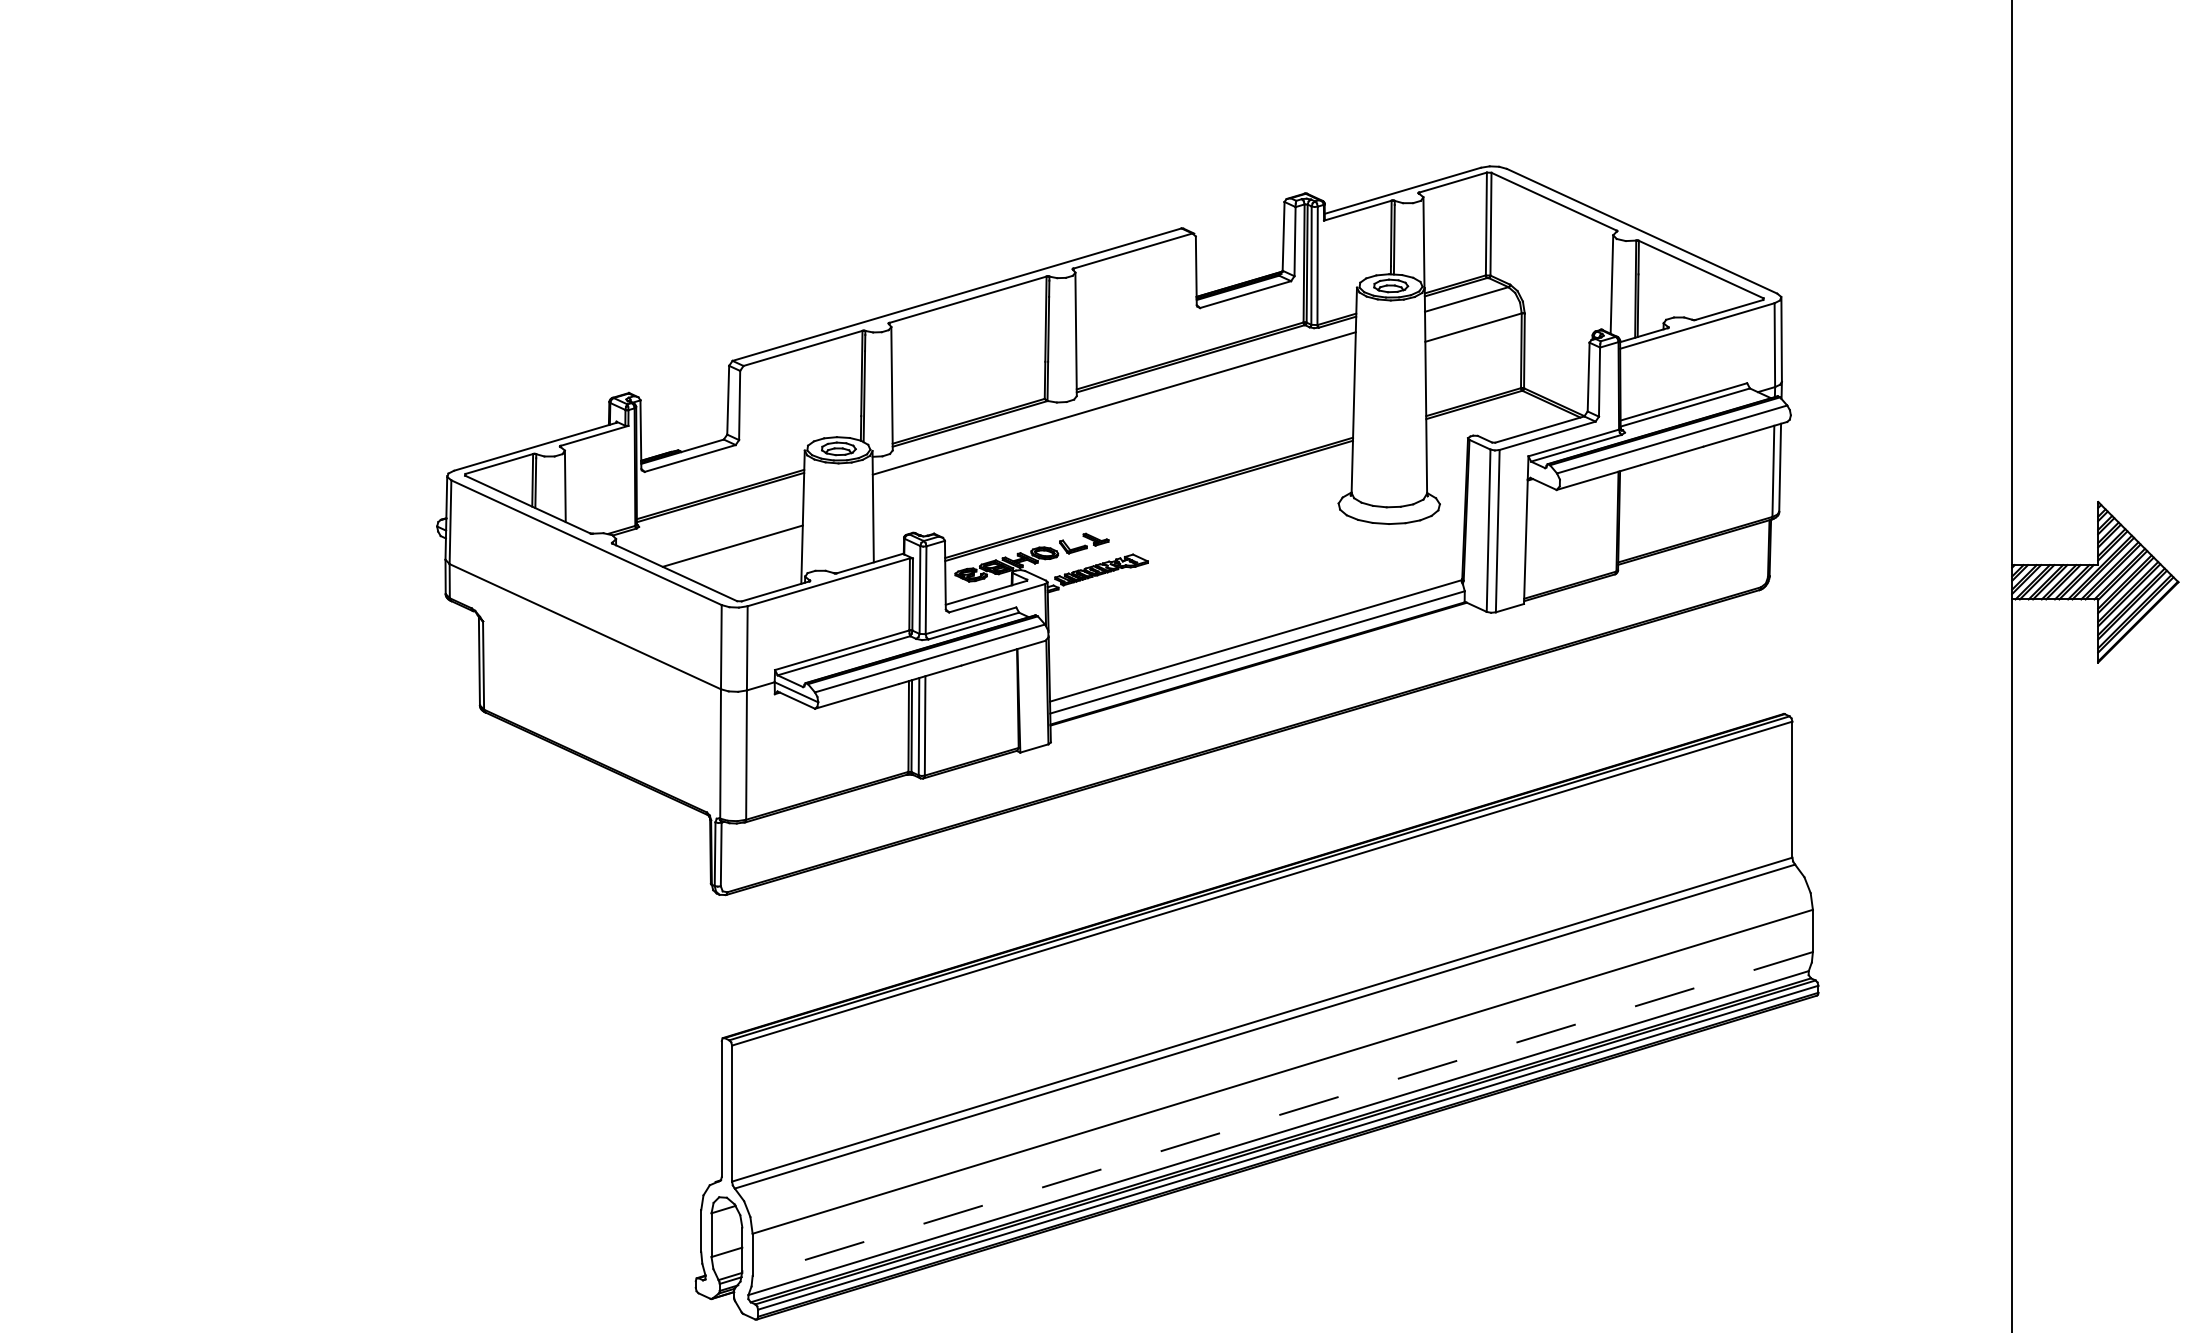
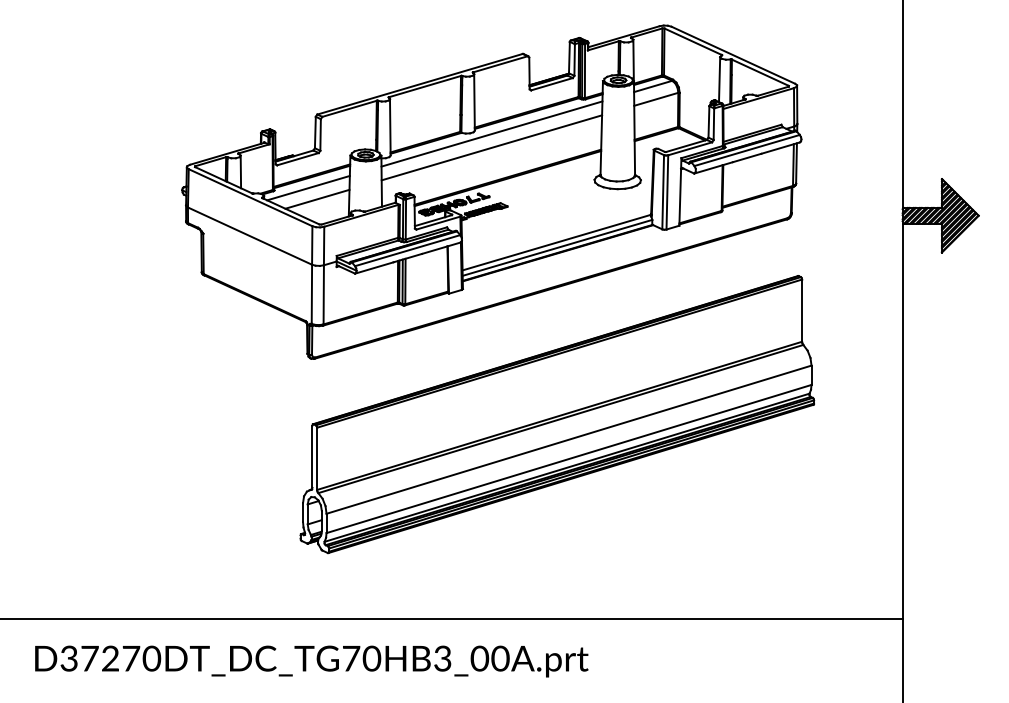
line: (1113, 432) -> (491, 147), added
line: (713, 520) -> (308, 187), added
line: (1283, 1115) -> (569, 459), dashed -> solid

